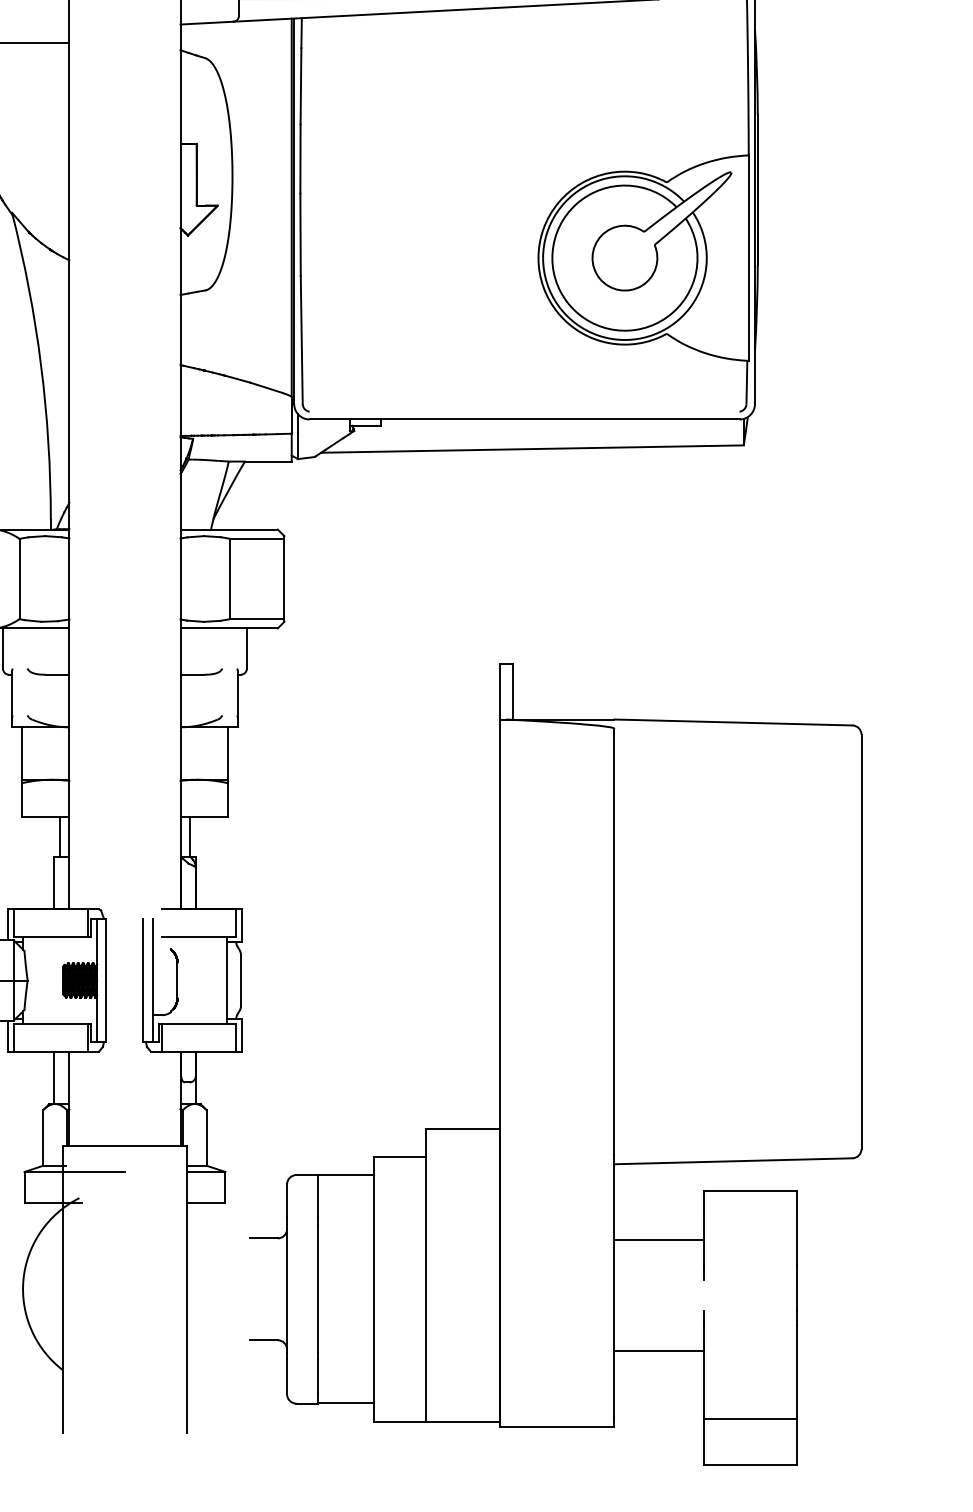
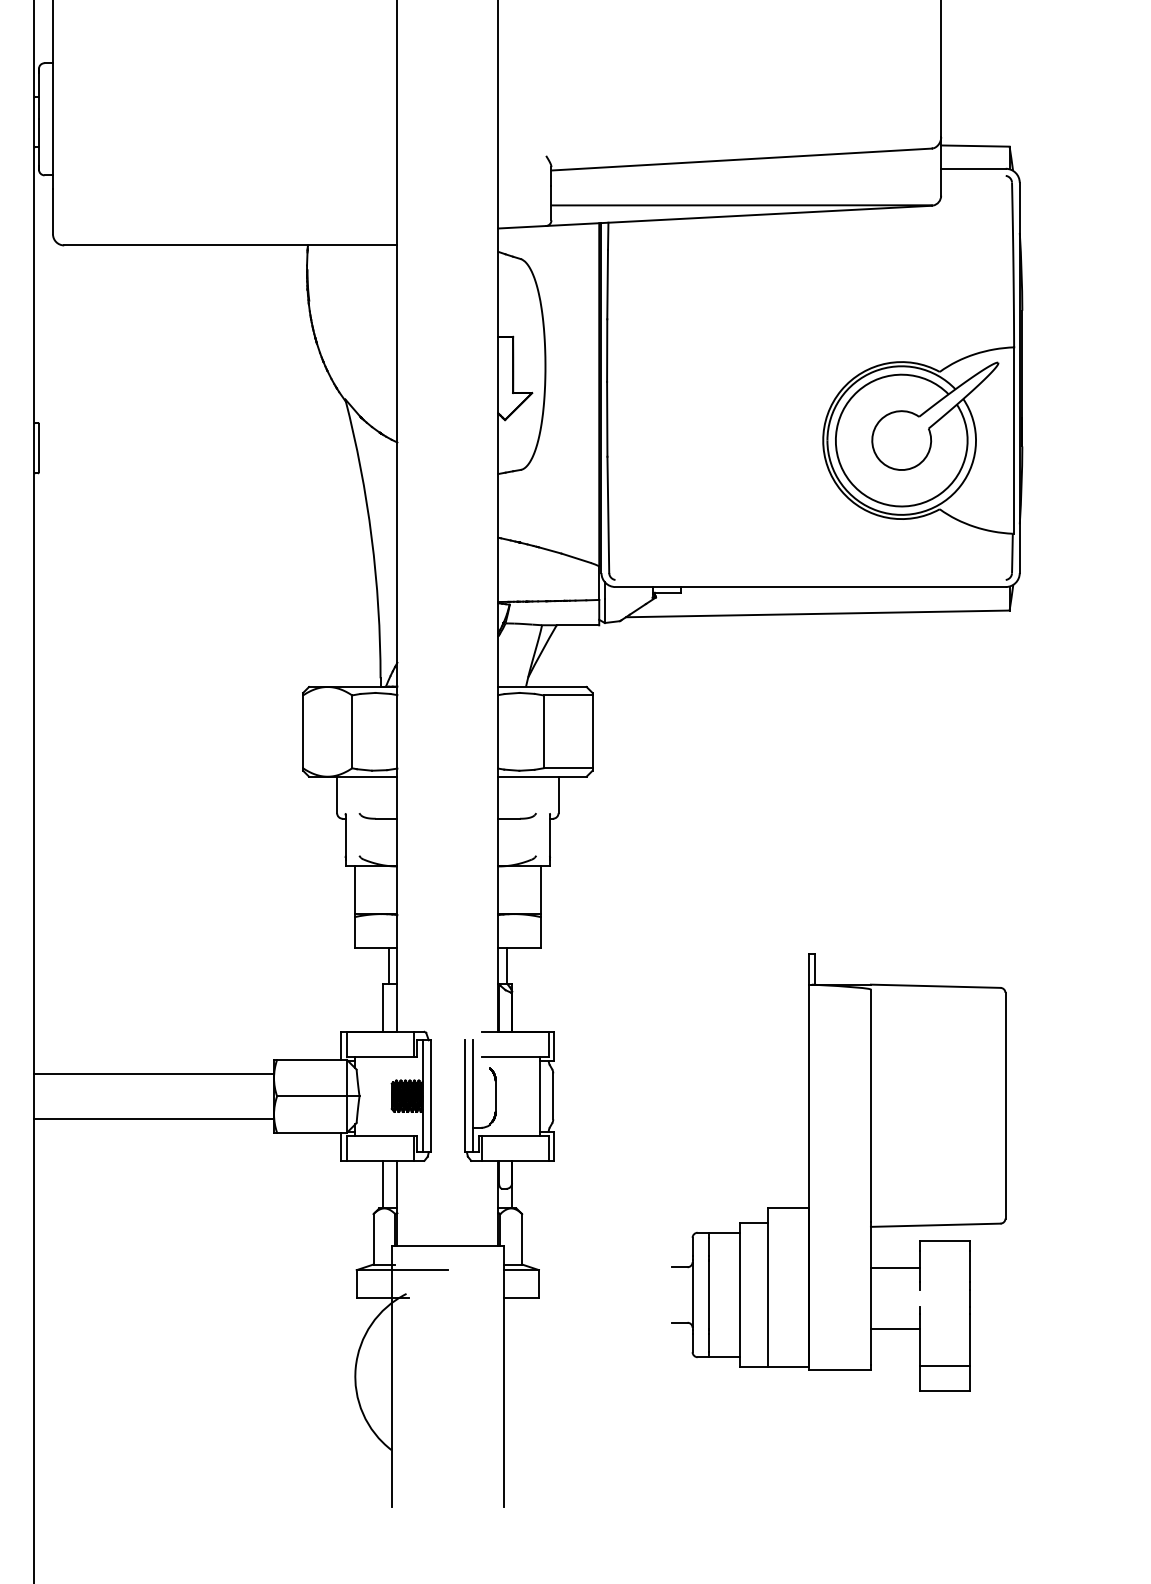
part: (555, 1064) -> (838, 1172), size x0.6

